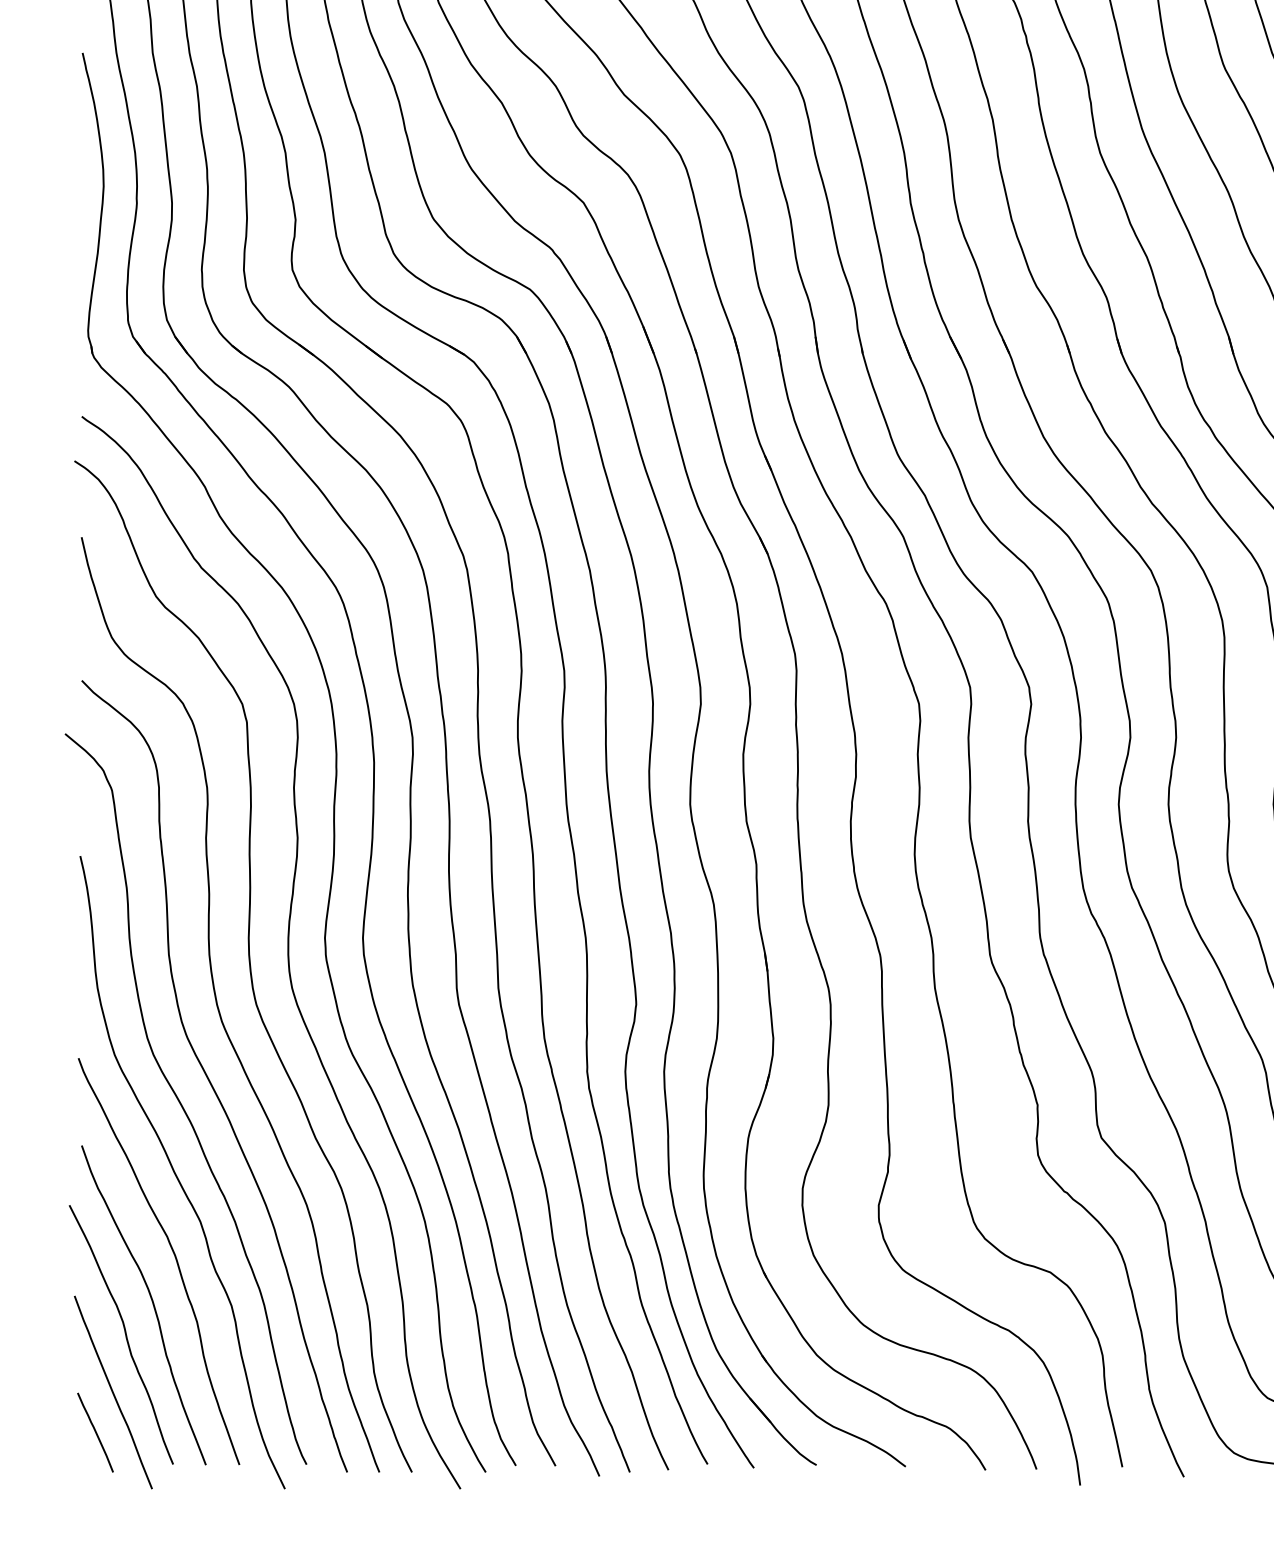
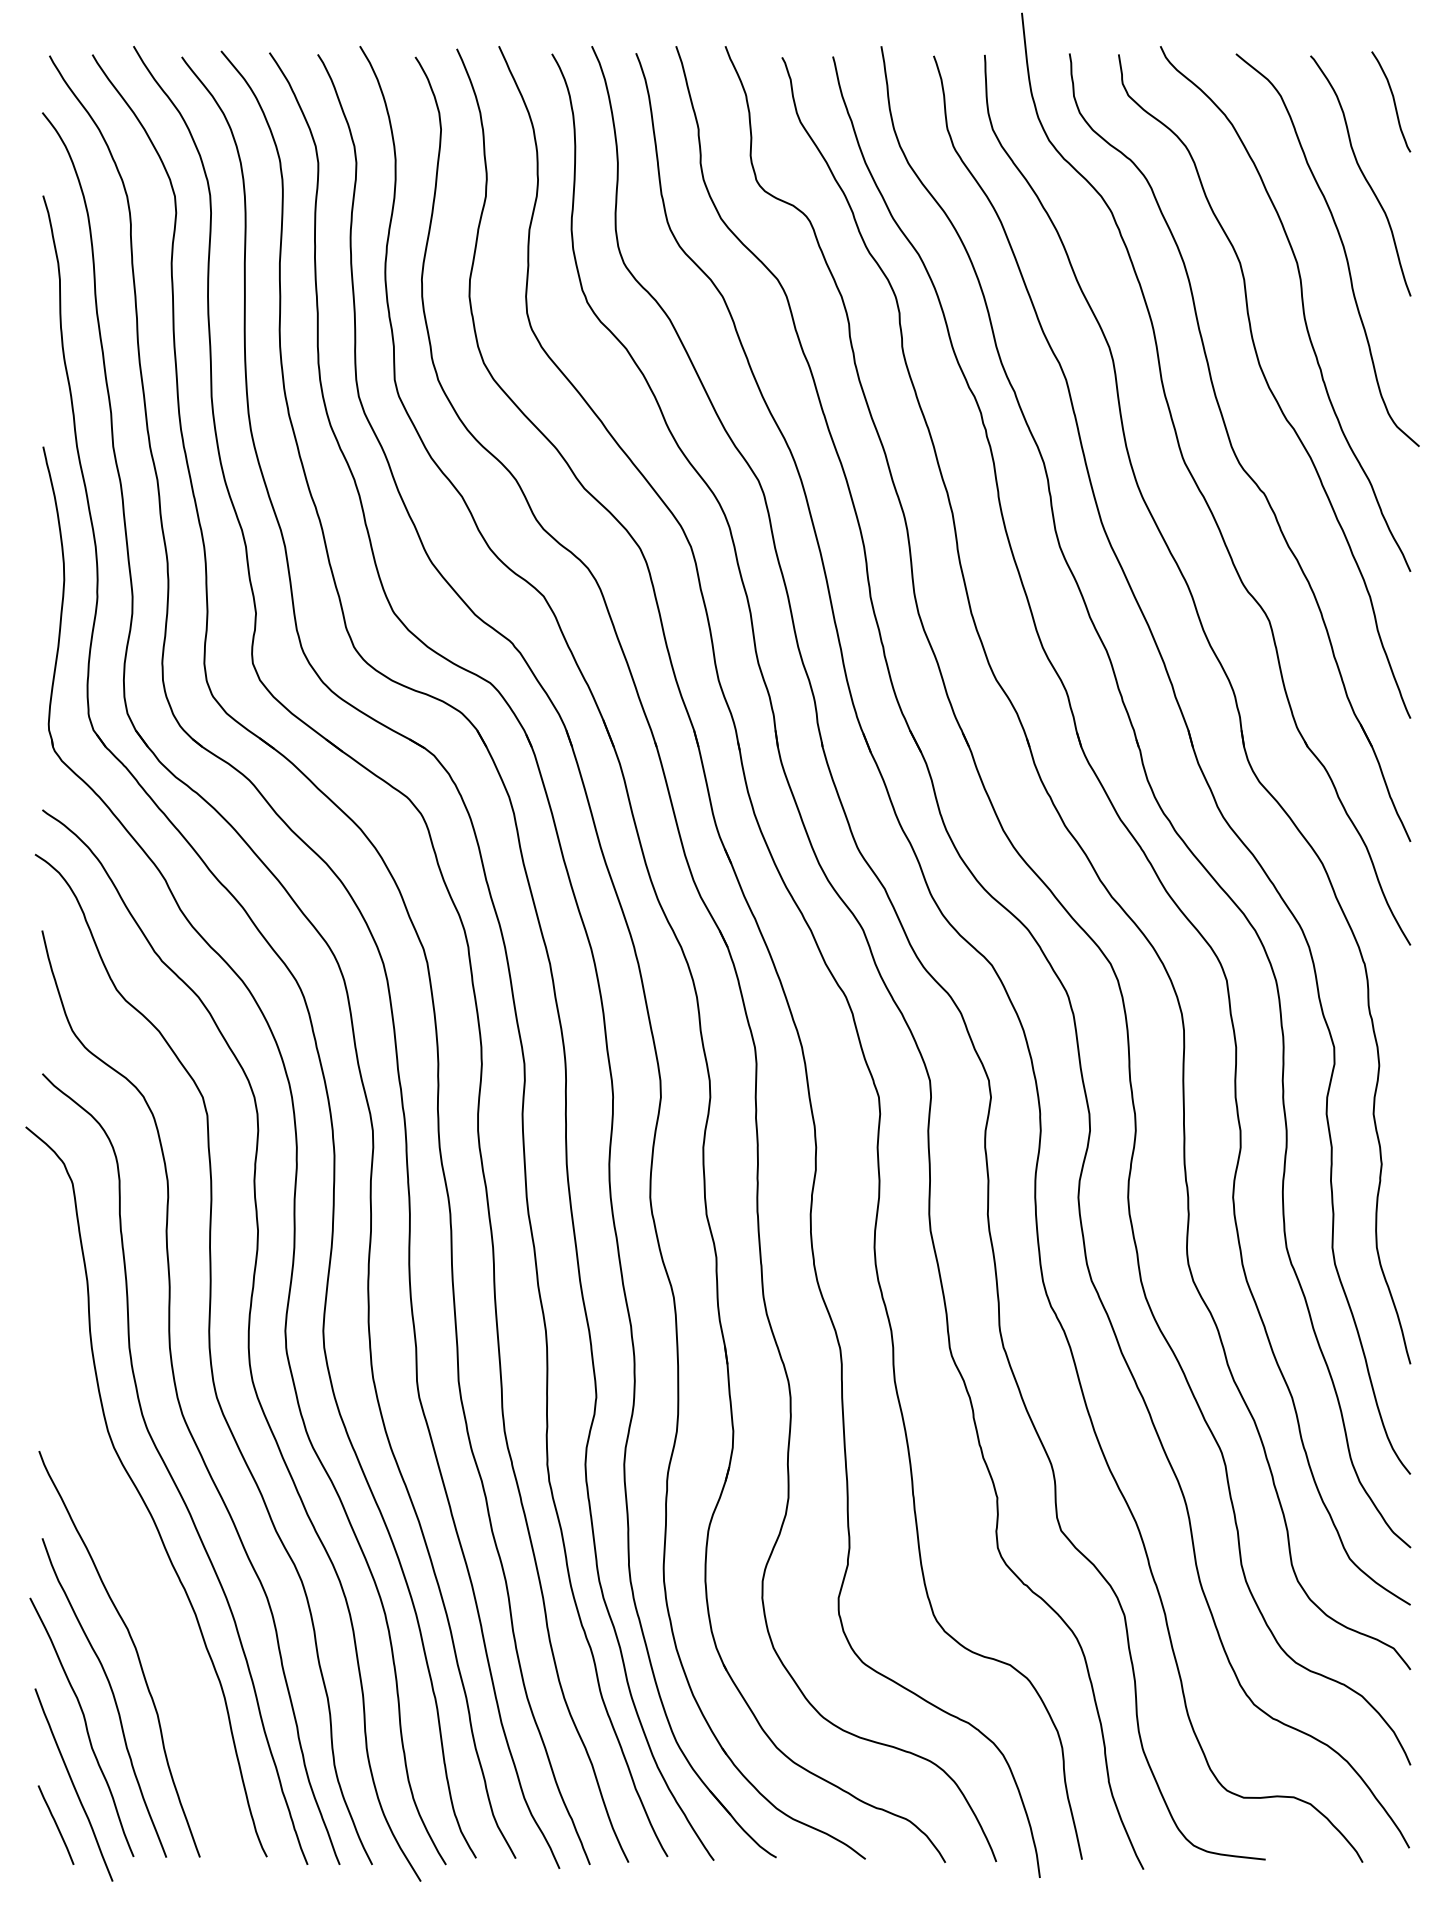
curve: (176, 1174) -> (137, 1567), removed

